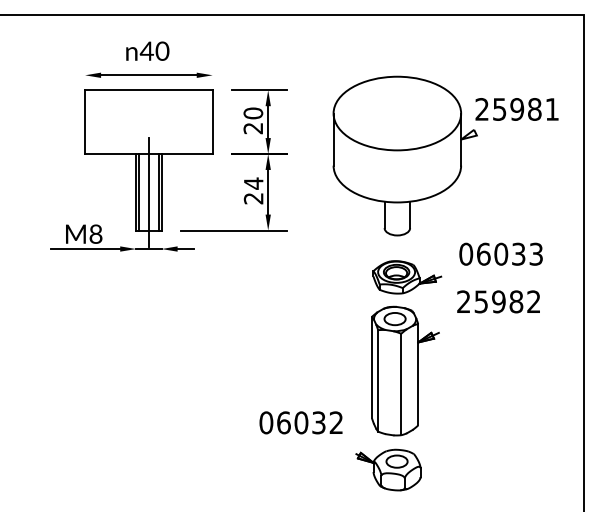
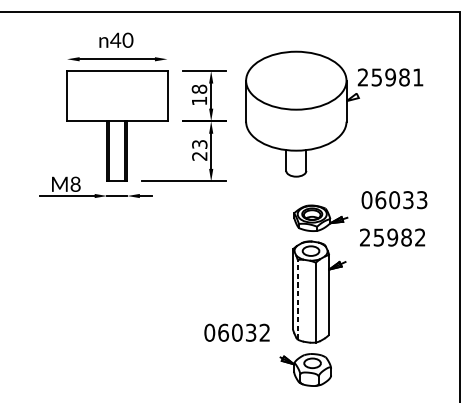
text: (252, 120) -> (198, 94), 20 -> 18
part: (445, 155) -> (334, 113), moved
text: (253, 183) -> (199, 144), 24 -> 23
line: (148, 192) -> (116, 151), removed
line: (378, 380) -> (298, 299), solid -> dashed

